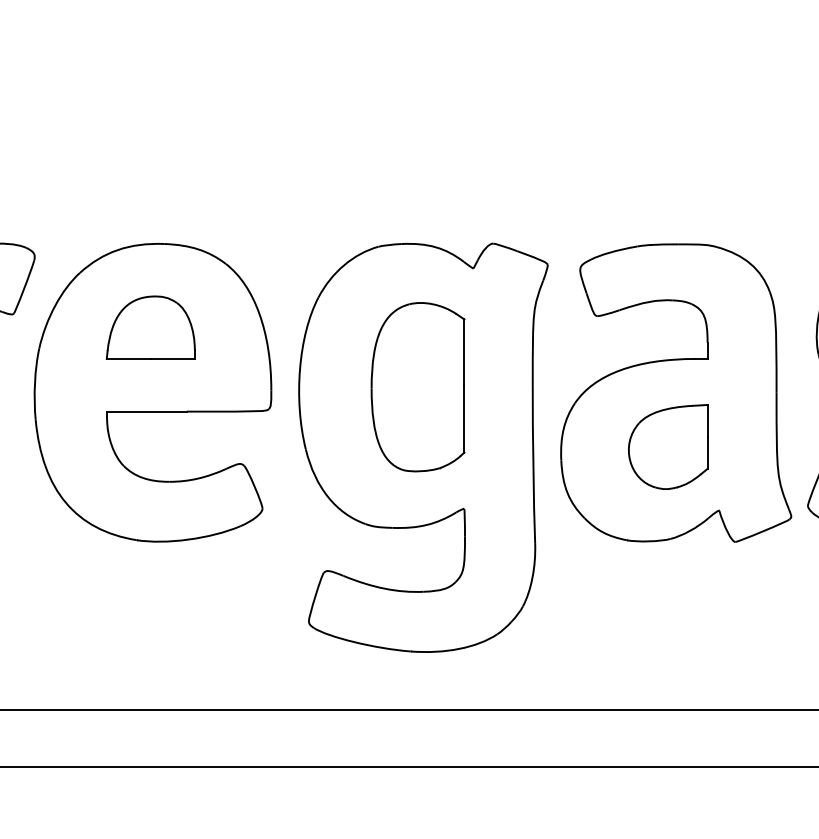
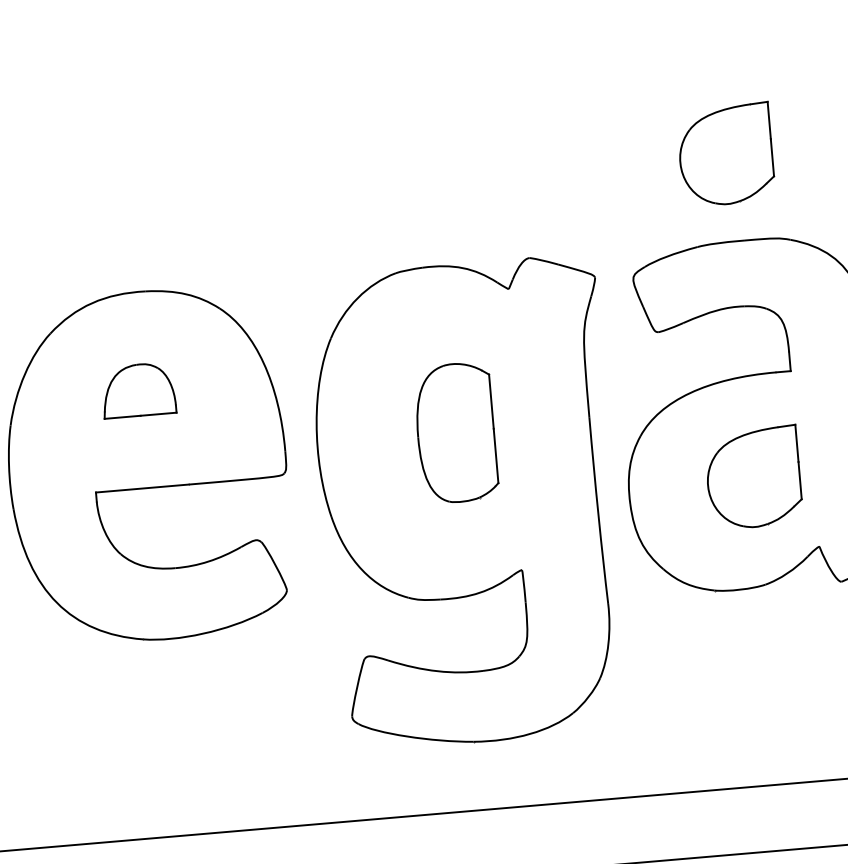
part: (668, 169) -> (726, 154), added
part: (150, 327) -> (138, 390), size x0.7
part: (417, 387) -> (455, 433), size x0.7

